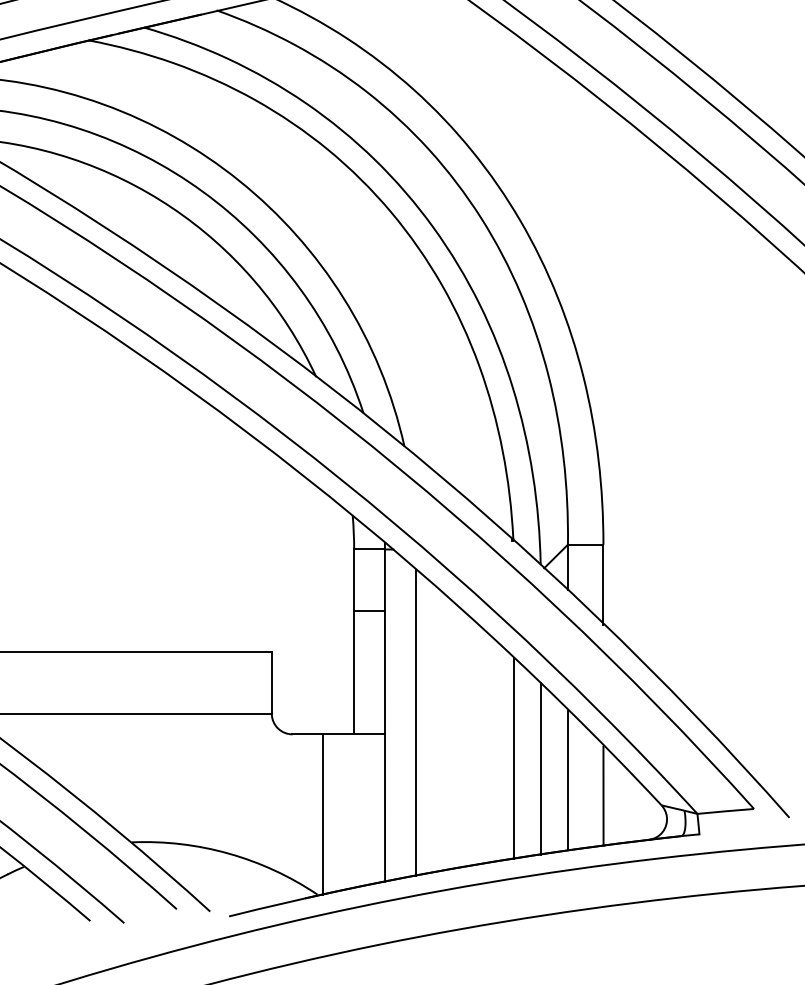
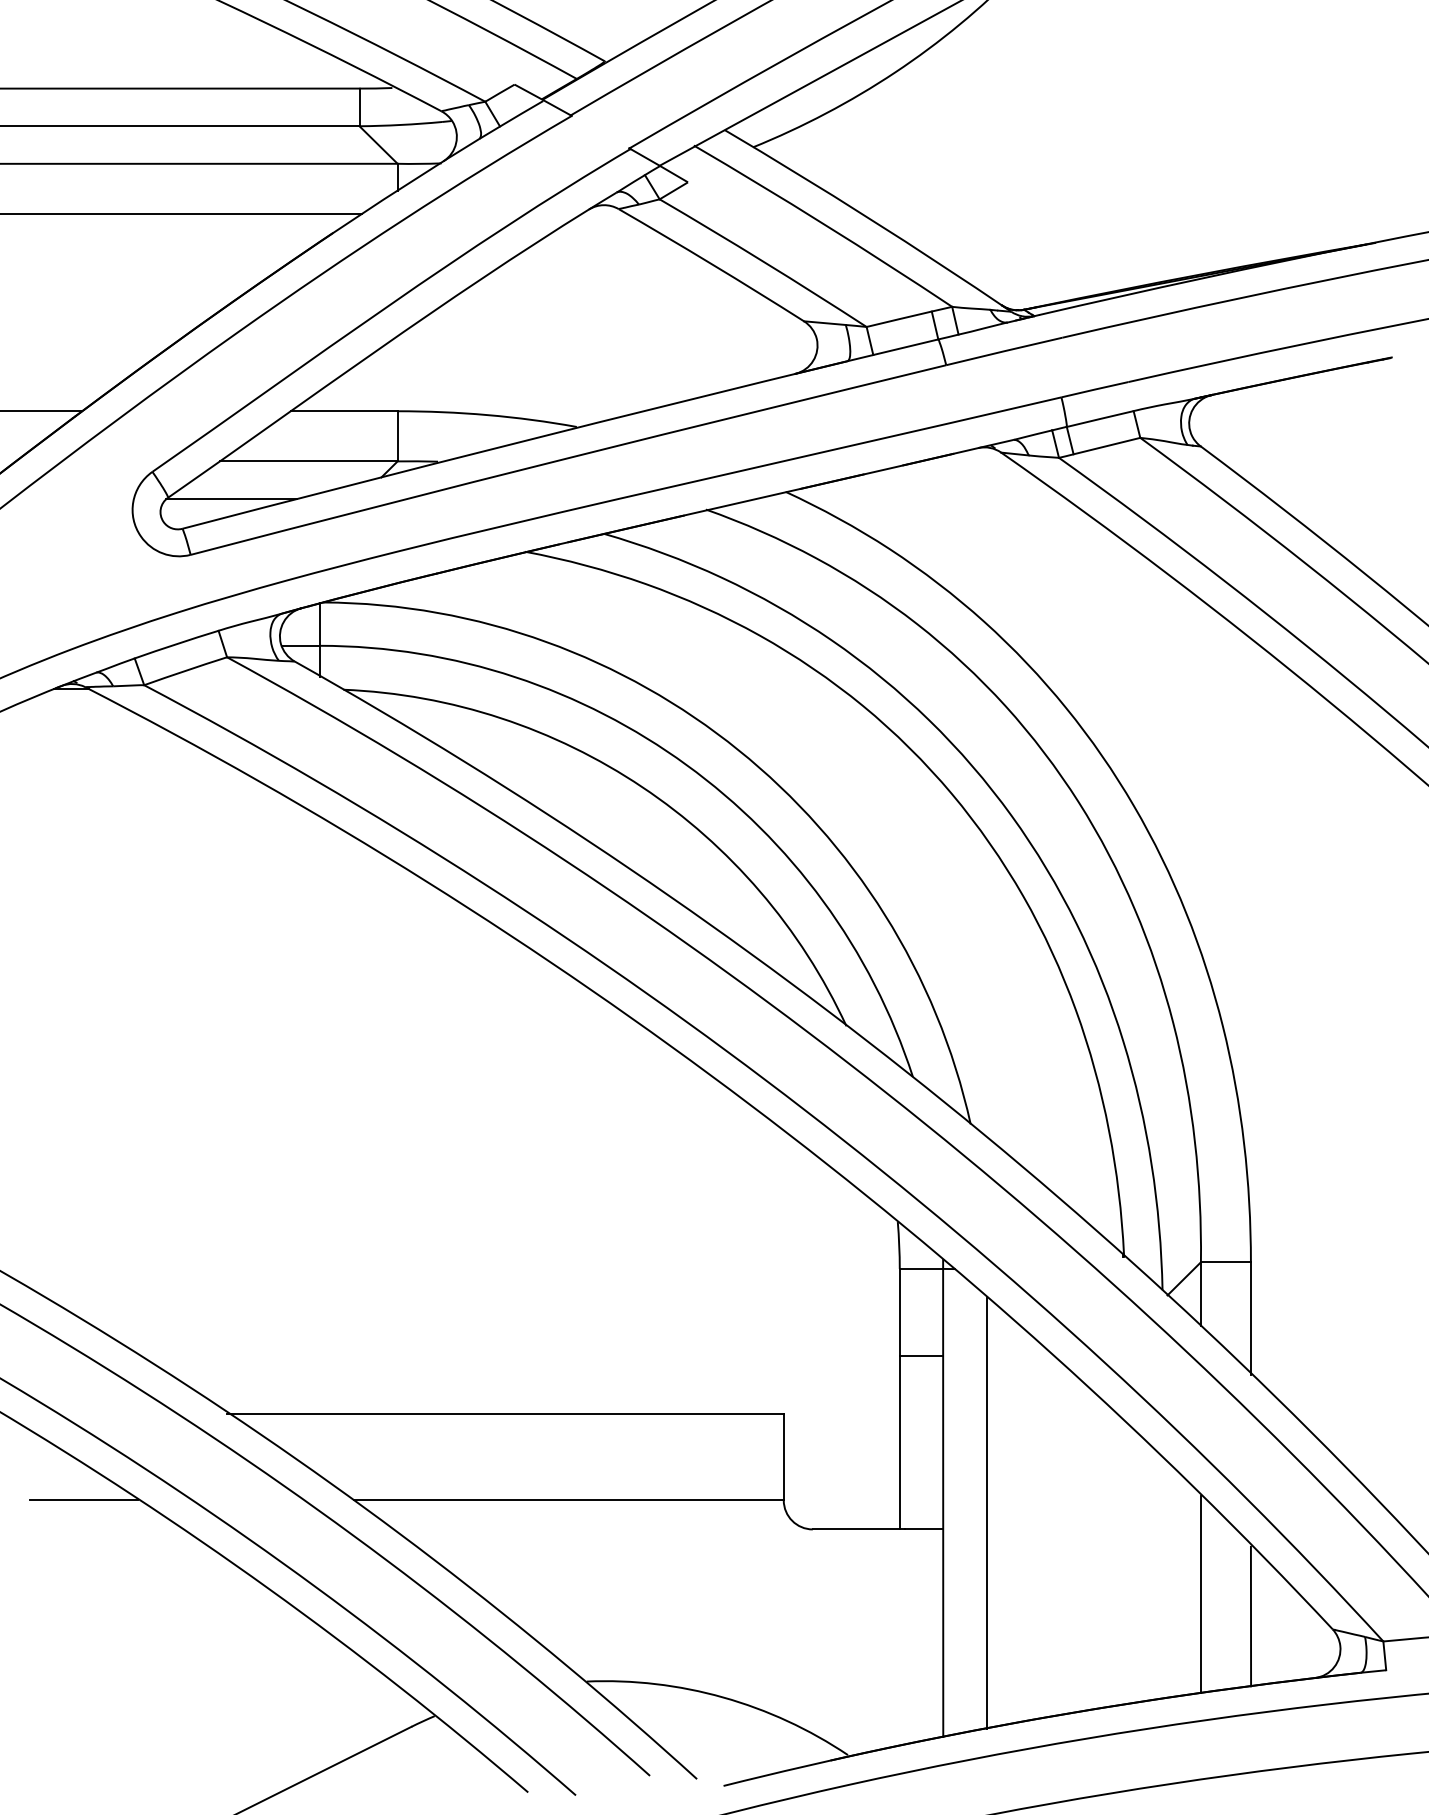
line: (514, 758) -> (1125, 1563), removed
line: (540, 768) -> (1162, 1577), removed
line: (323, 814) -> (856, 1642), removed

